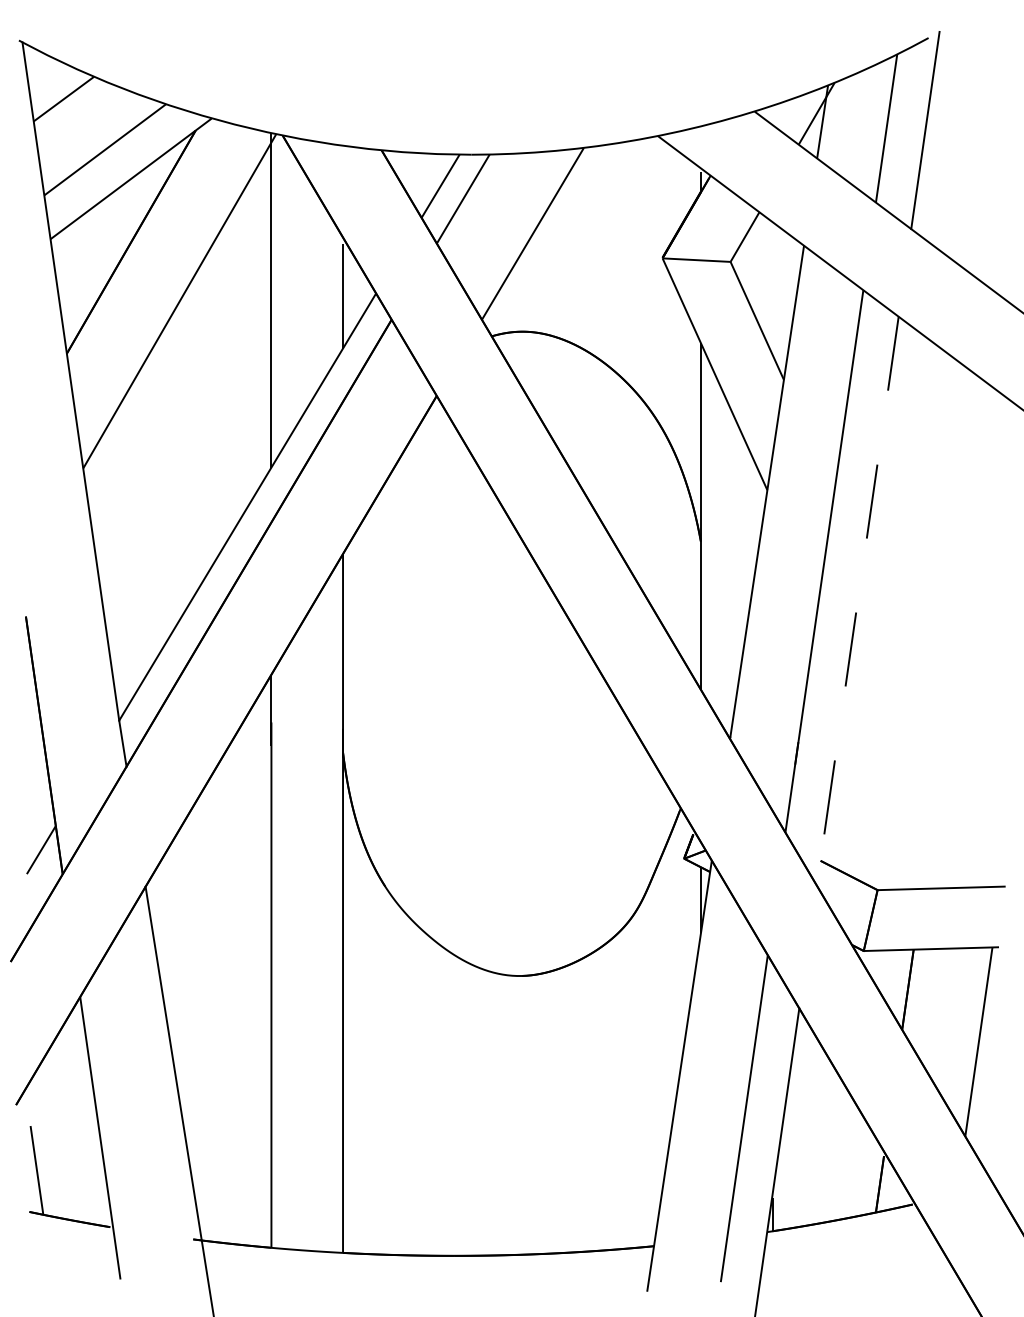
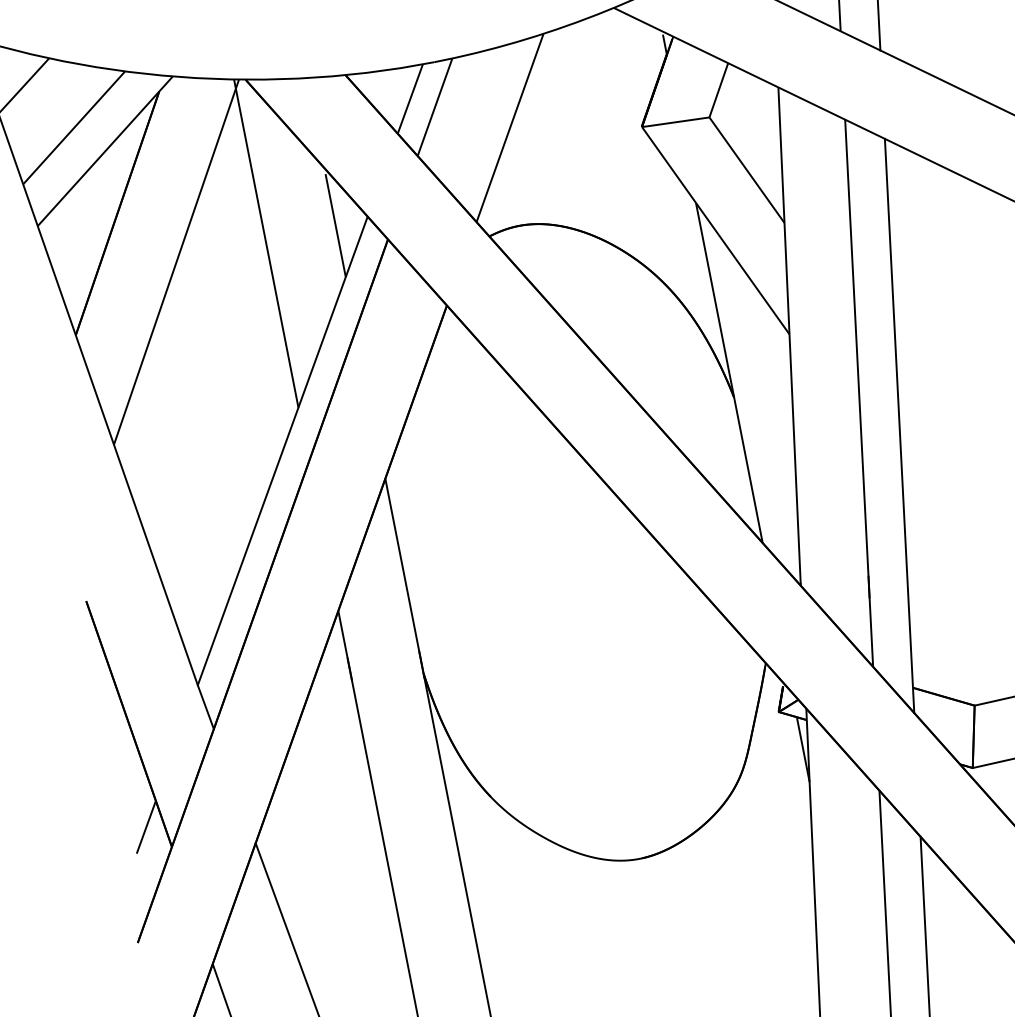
line: (857, 601) -> (899, 426), dashed -> solid

